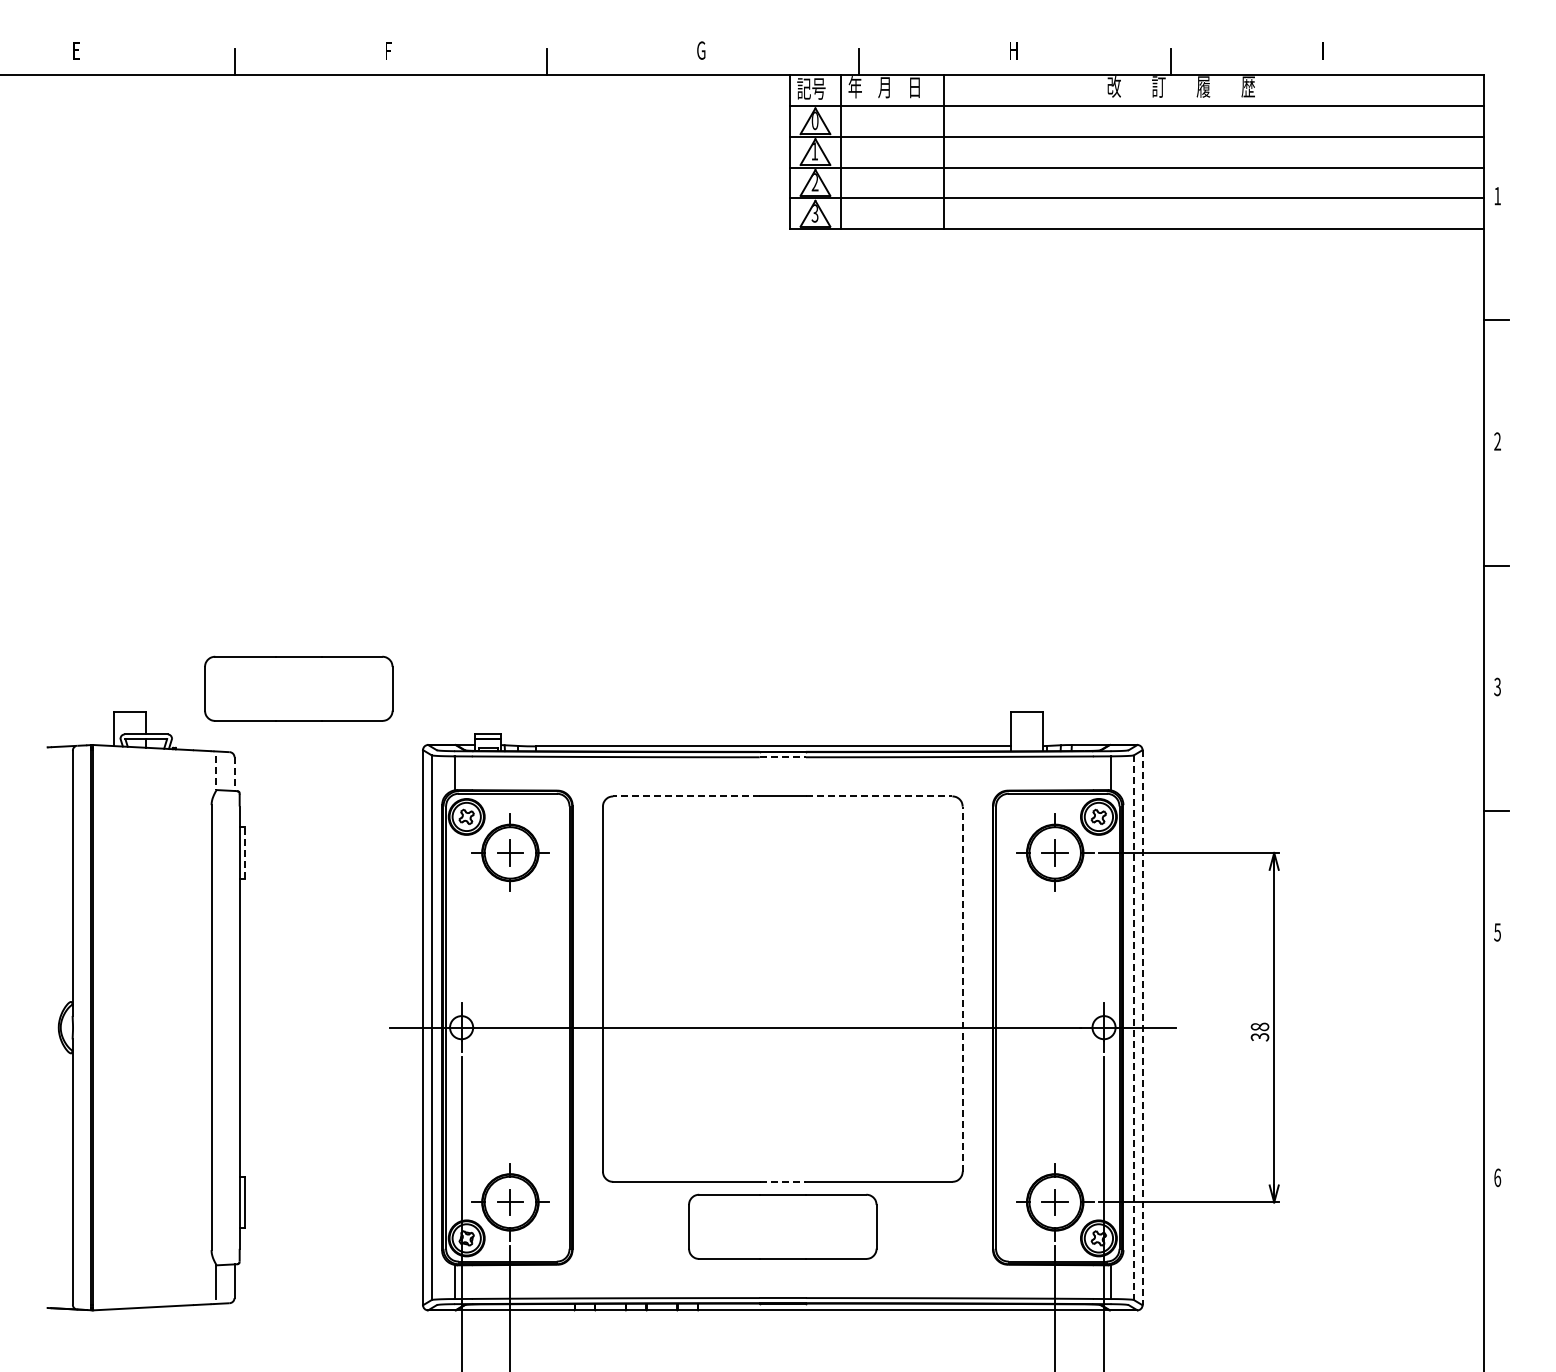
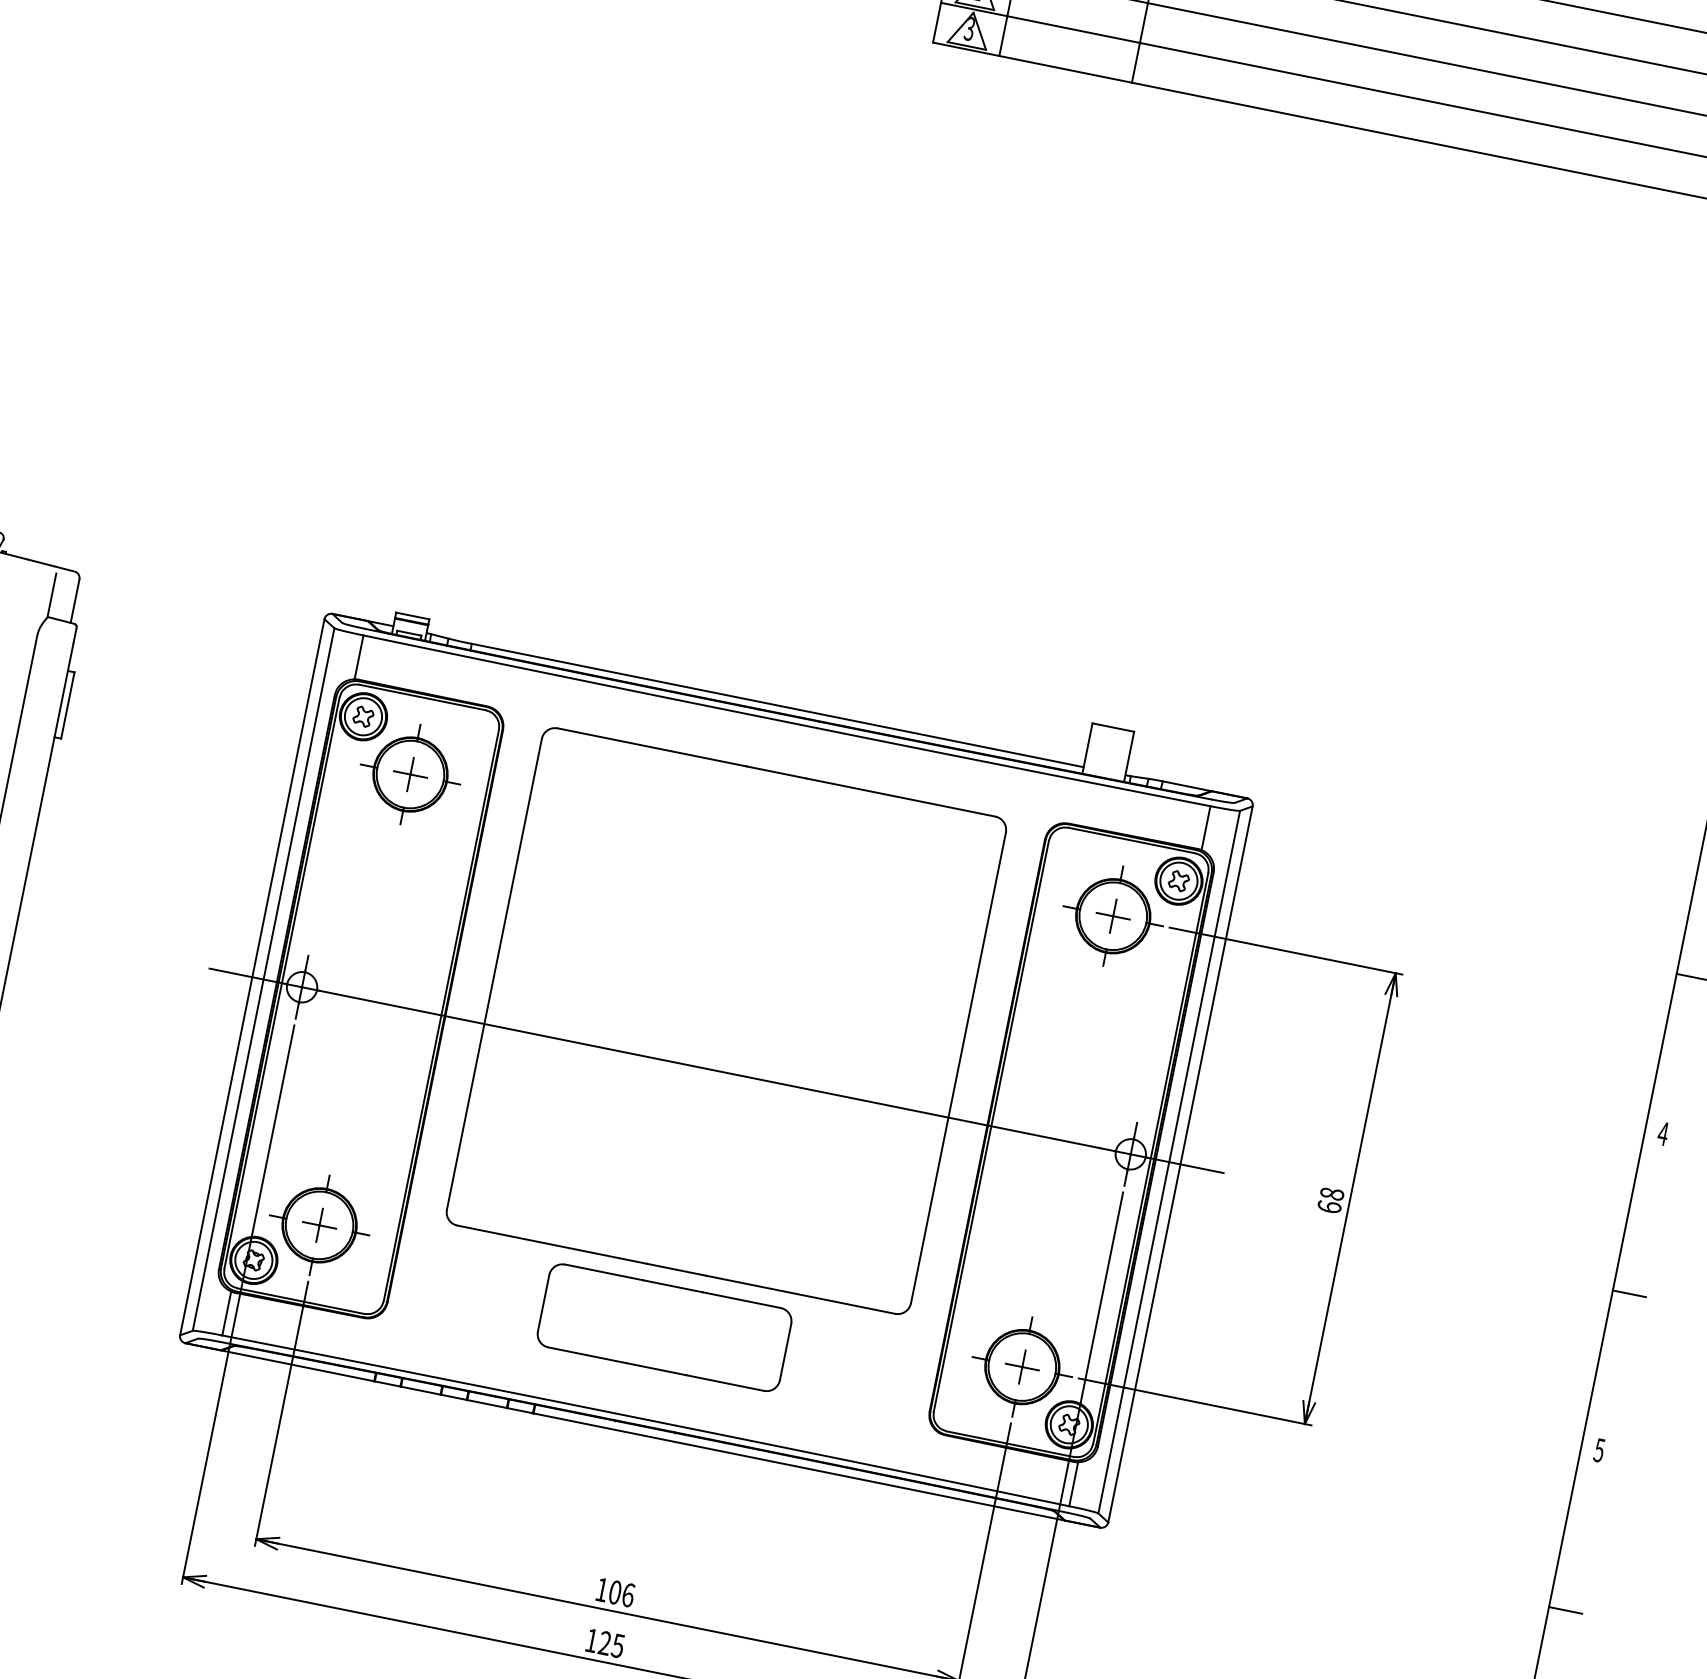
part: (298, 688) -> (179, 507), removed
line: (783, 757) -> (787, 722), dashed -> solid
line: (216, 773) -> (52, 595), dashed -> solid
line: (234, 774) -> (74, 601), dashed -> solid
line: (685, 796) -> (651, 747), dashed -> solid
line: (879, 796) -> (901, 797), dashed -> solid
line: (244, 852) -> (67, 704), dashed -> solid
text: (1497, 932) -> (1663, 1133), 5 -> 4
line: (962, 988) -> (958, 1067), dashed -> solid
line: (1142, 1027) -> (1180, 1164), dashed -> solid
line: (1133, 1028) -> (1168, 1163), dashed -> solid
text: (1259, 1036) -> (1329, 1206), 38 -> 68
line: (1496, 1056) -> (1629, 1293), added
text: (1497, 1177) -> (1599, 1449), 6 -> 5
line: (783, 1181) -> (677, 1269), dashed -> solid
line: (1496, 1302) -> (1565, 1610), added

